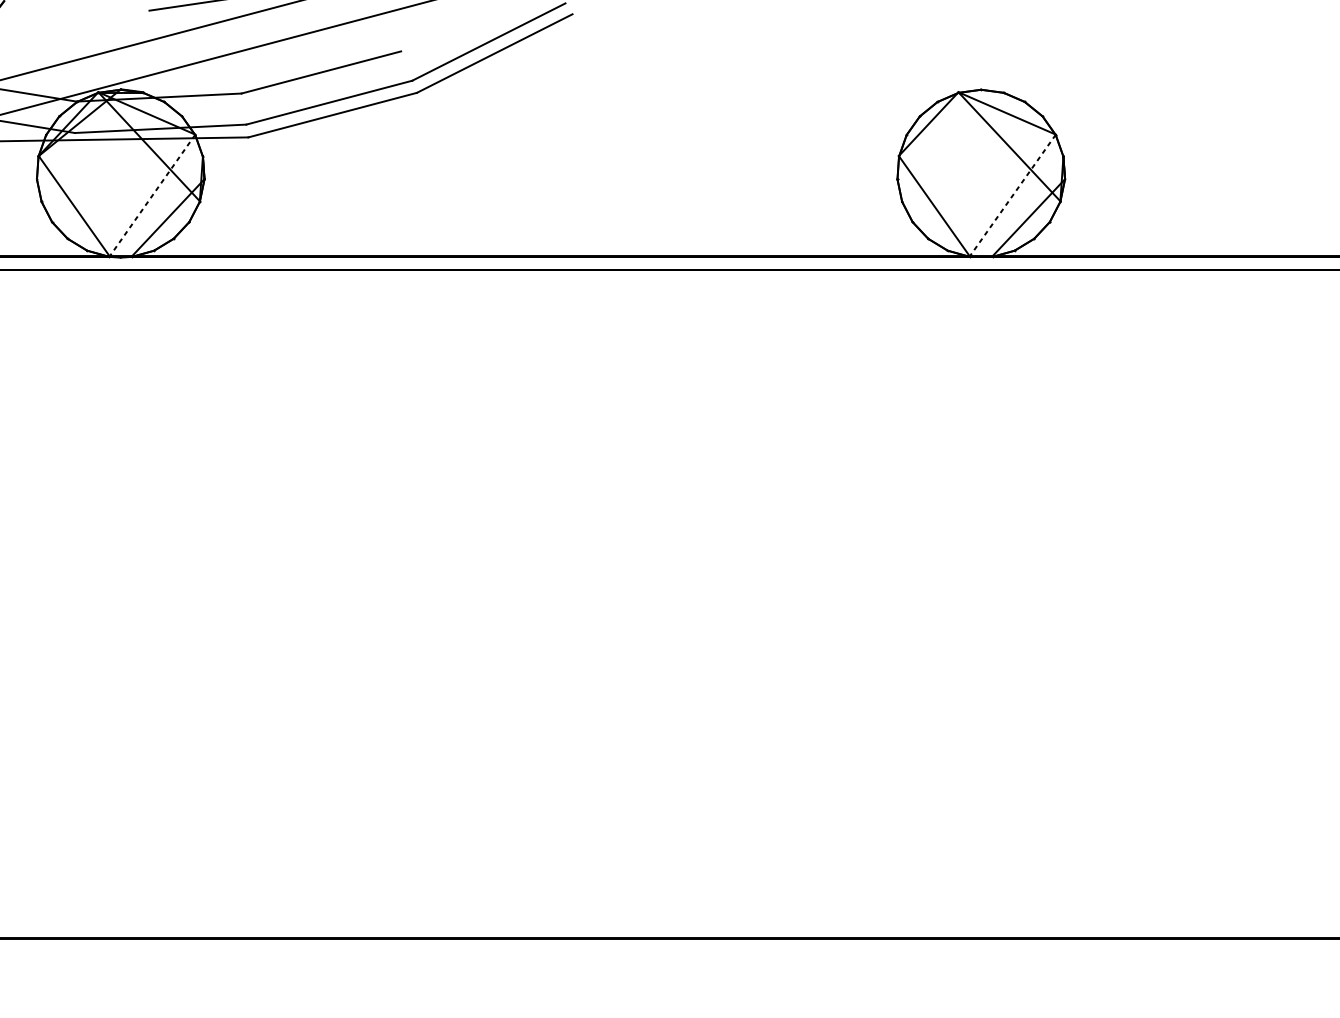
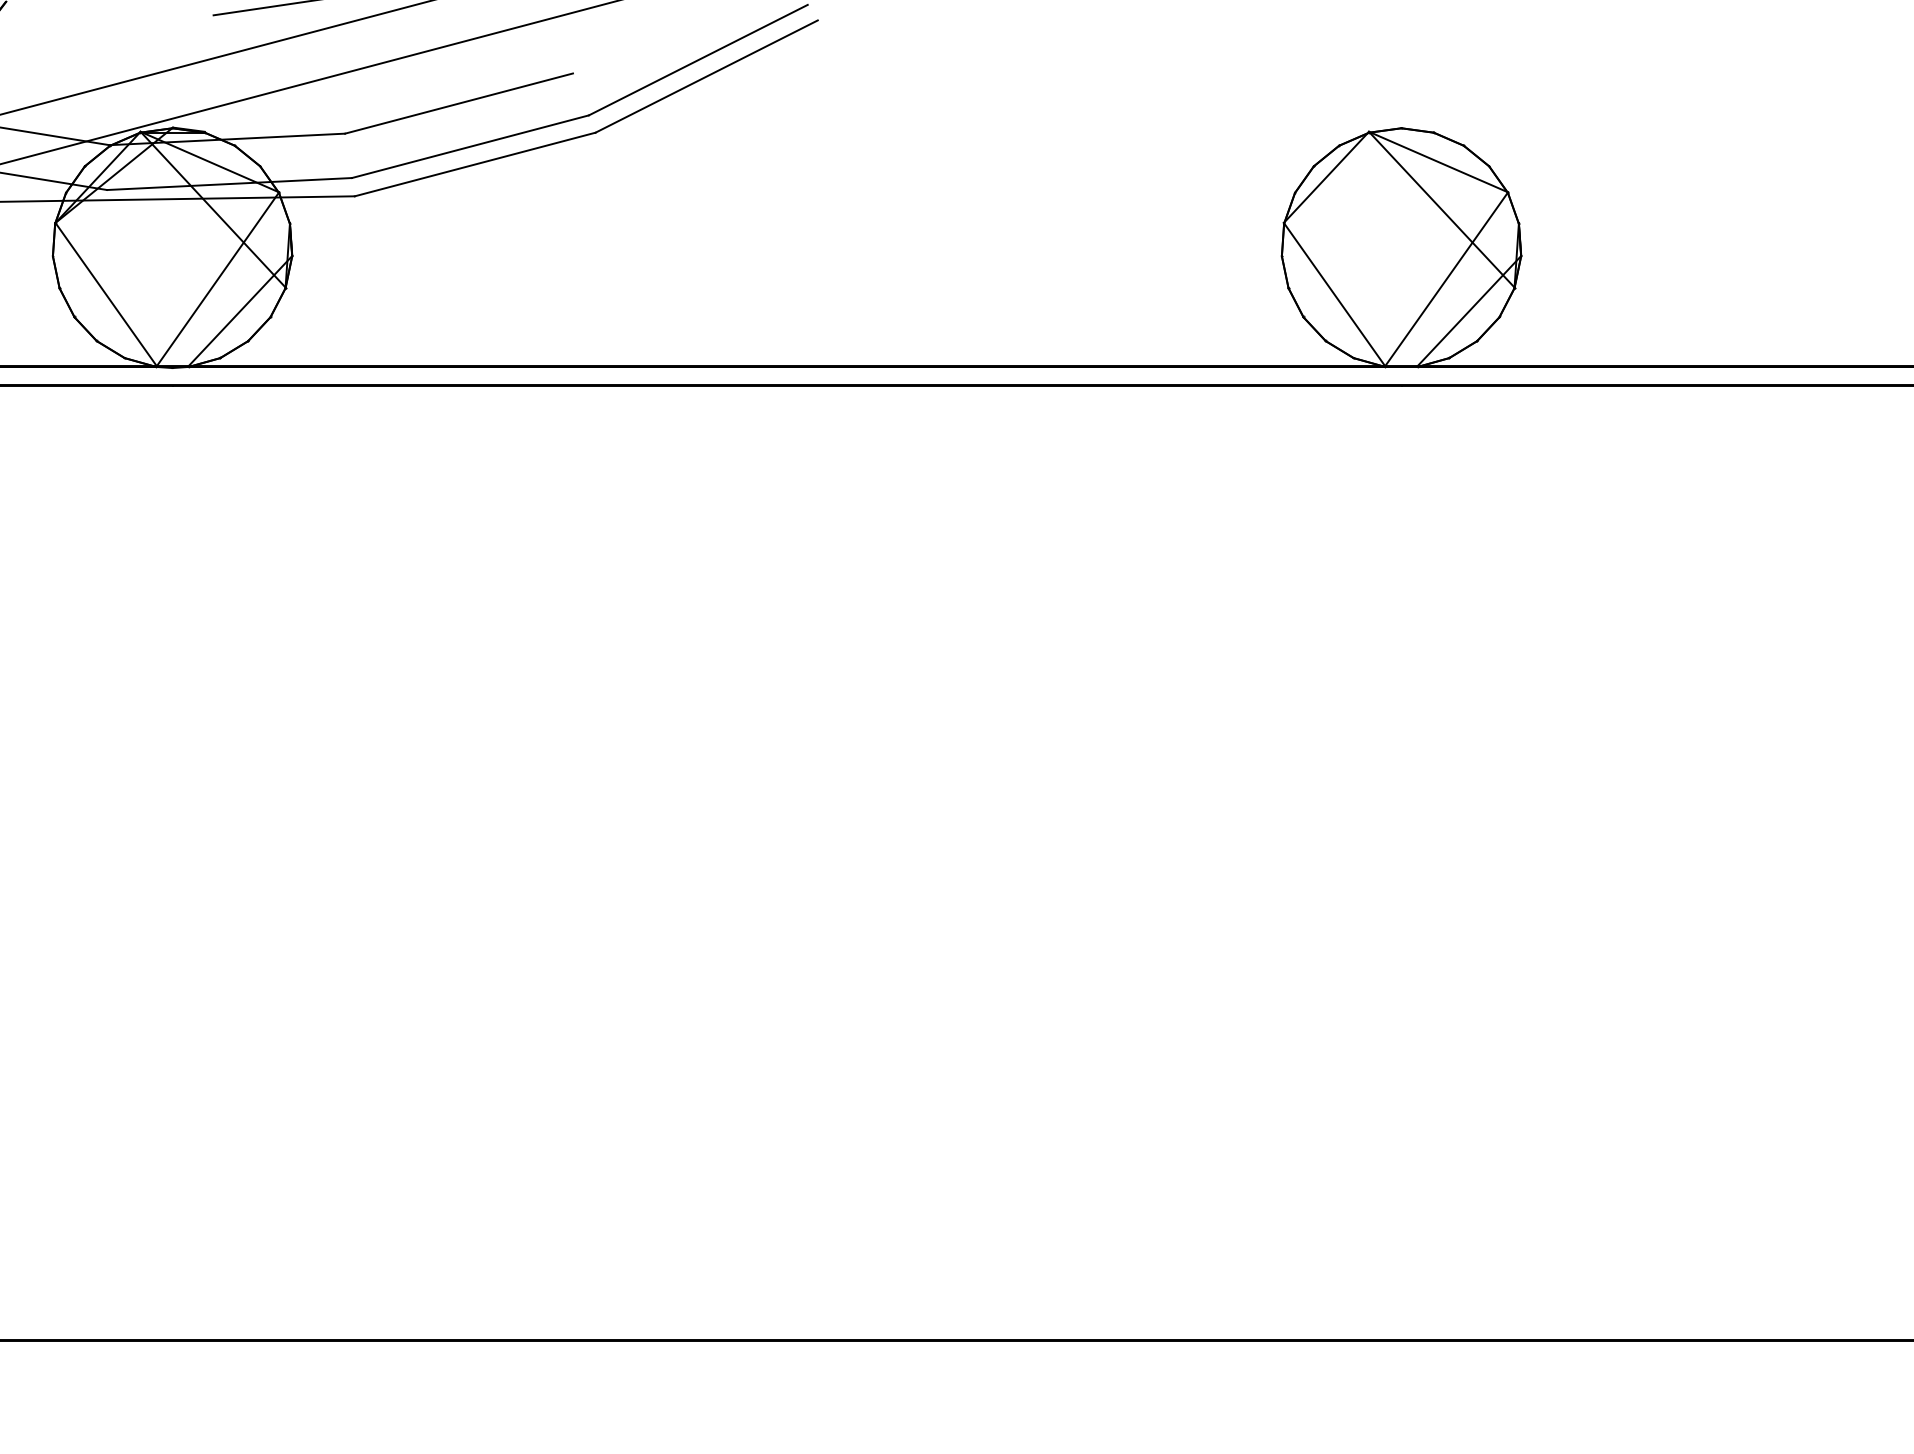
line: (152, 195) -> (217, 279), dashed -> solid
line: (1012, 195) -> (1446, 279), dashed -> solid

